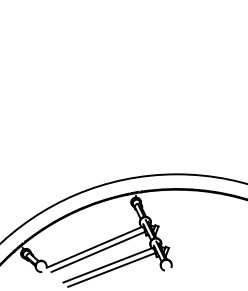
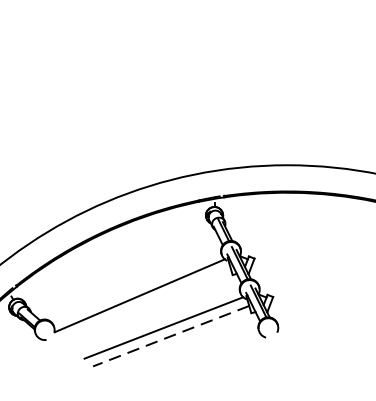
line: (98, 251) -> (147, 303), removed
line: (111, 269) -> (170, 335), solid -> dashed

